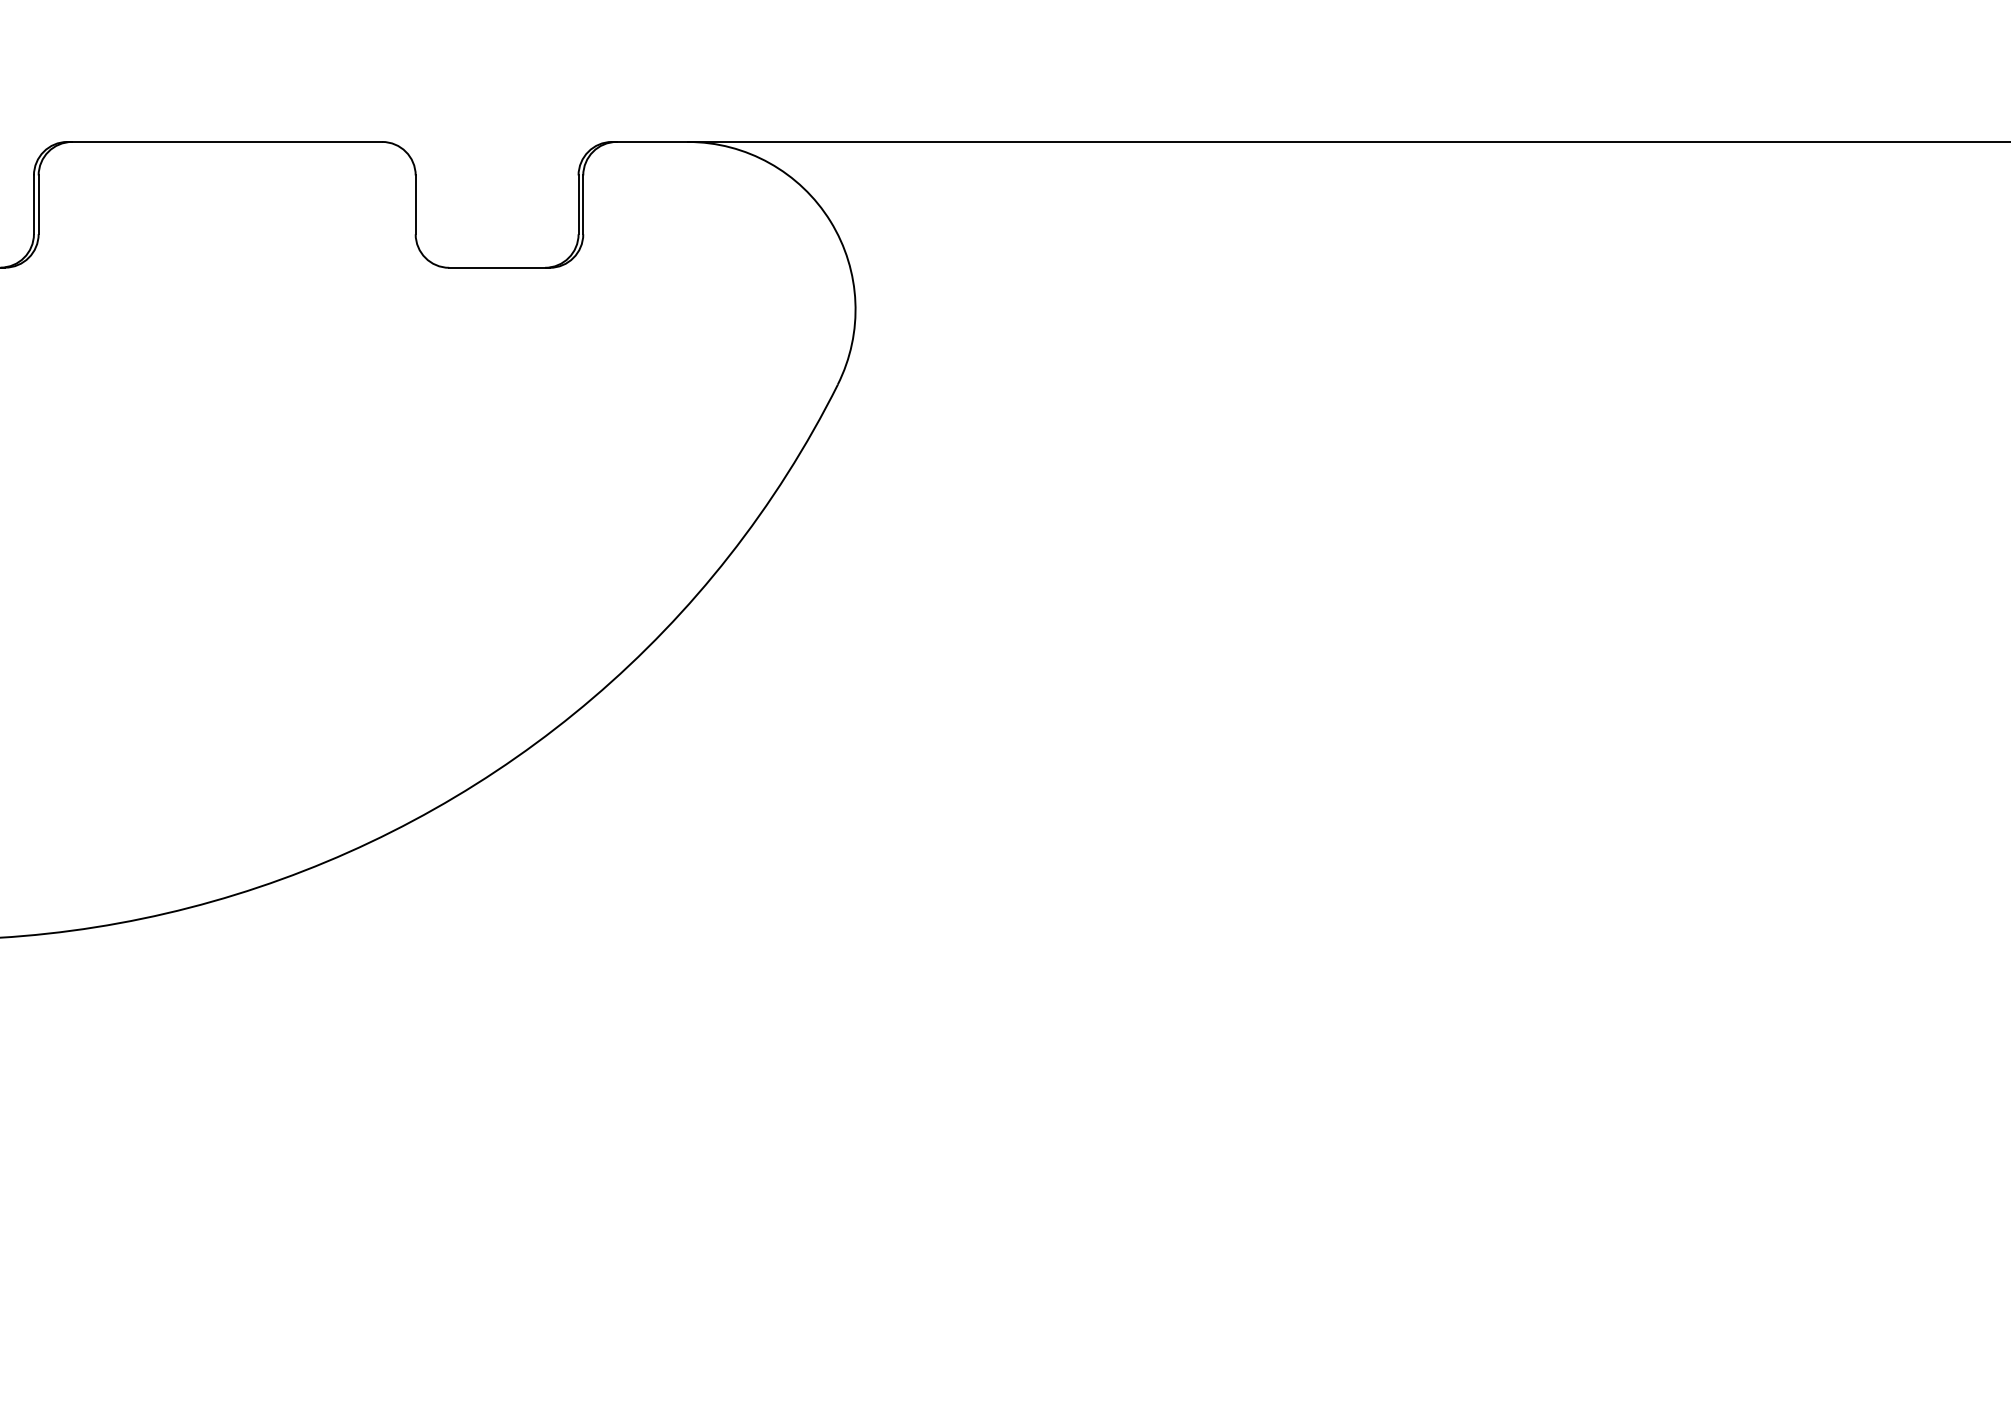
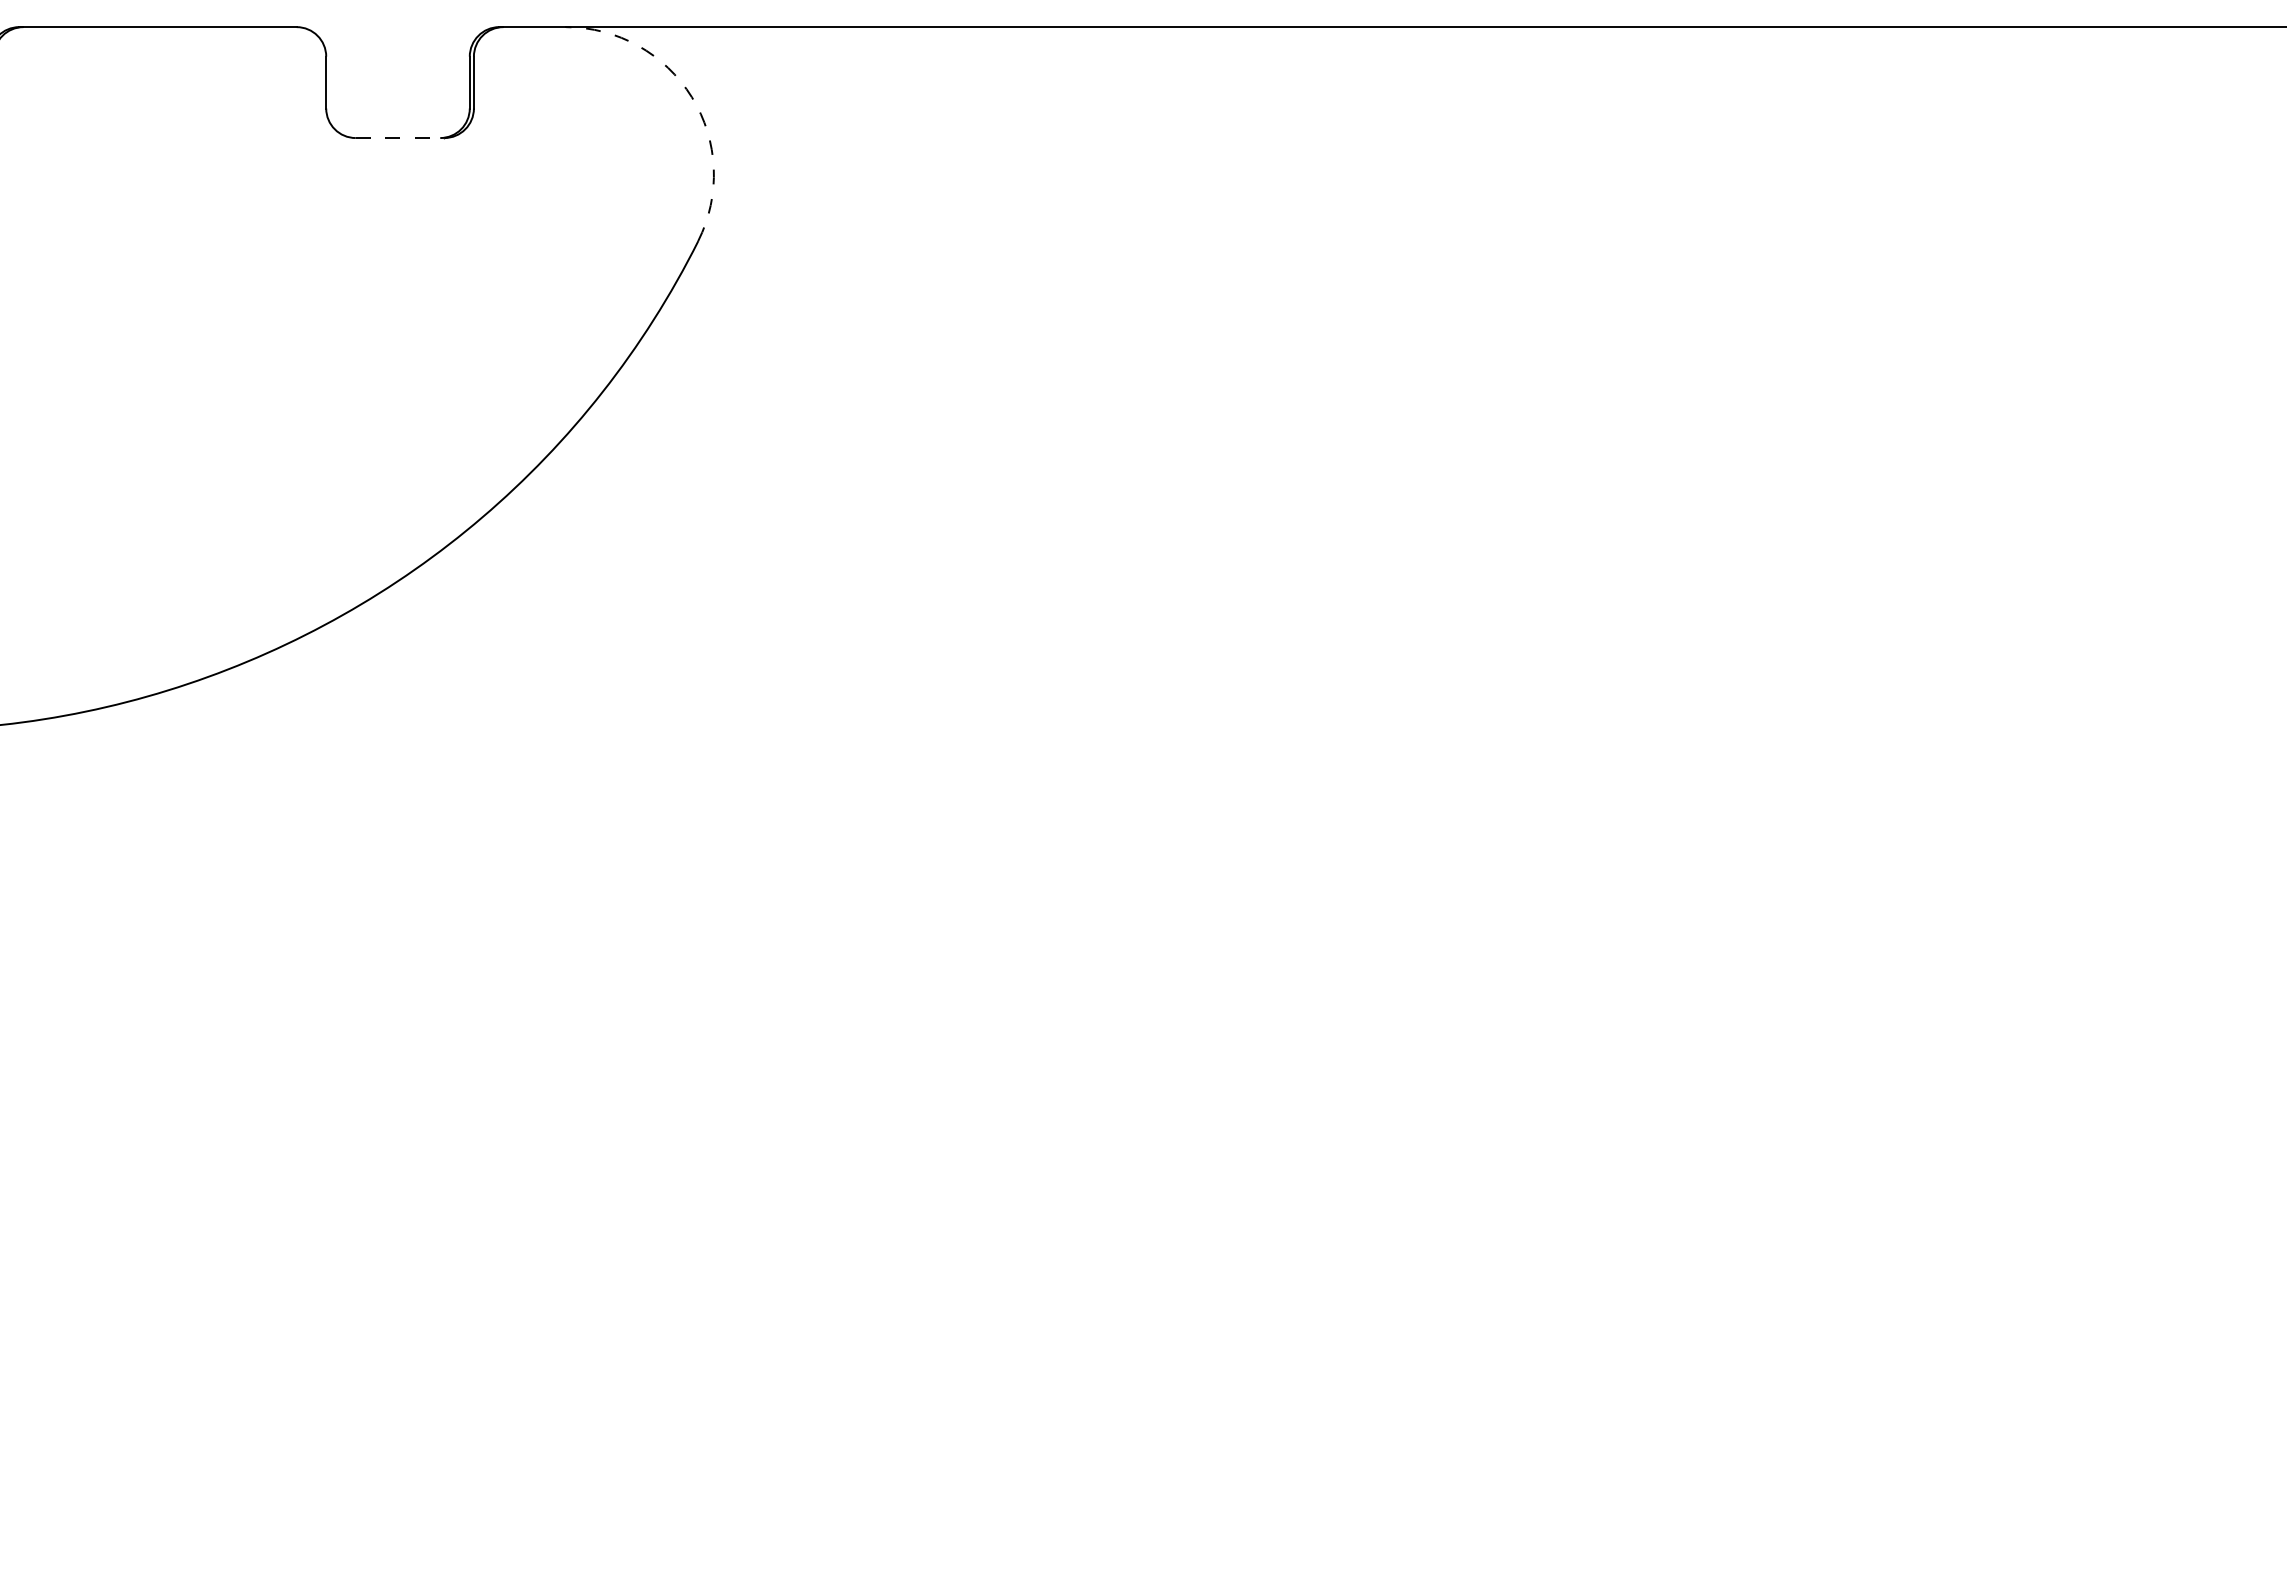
arc: (830, 221) -> (691, 97), solid -> dashed
line: (499, 268) -> (400, 138), solid -> dashed

